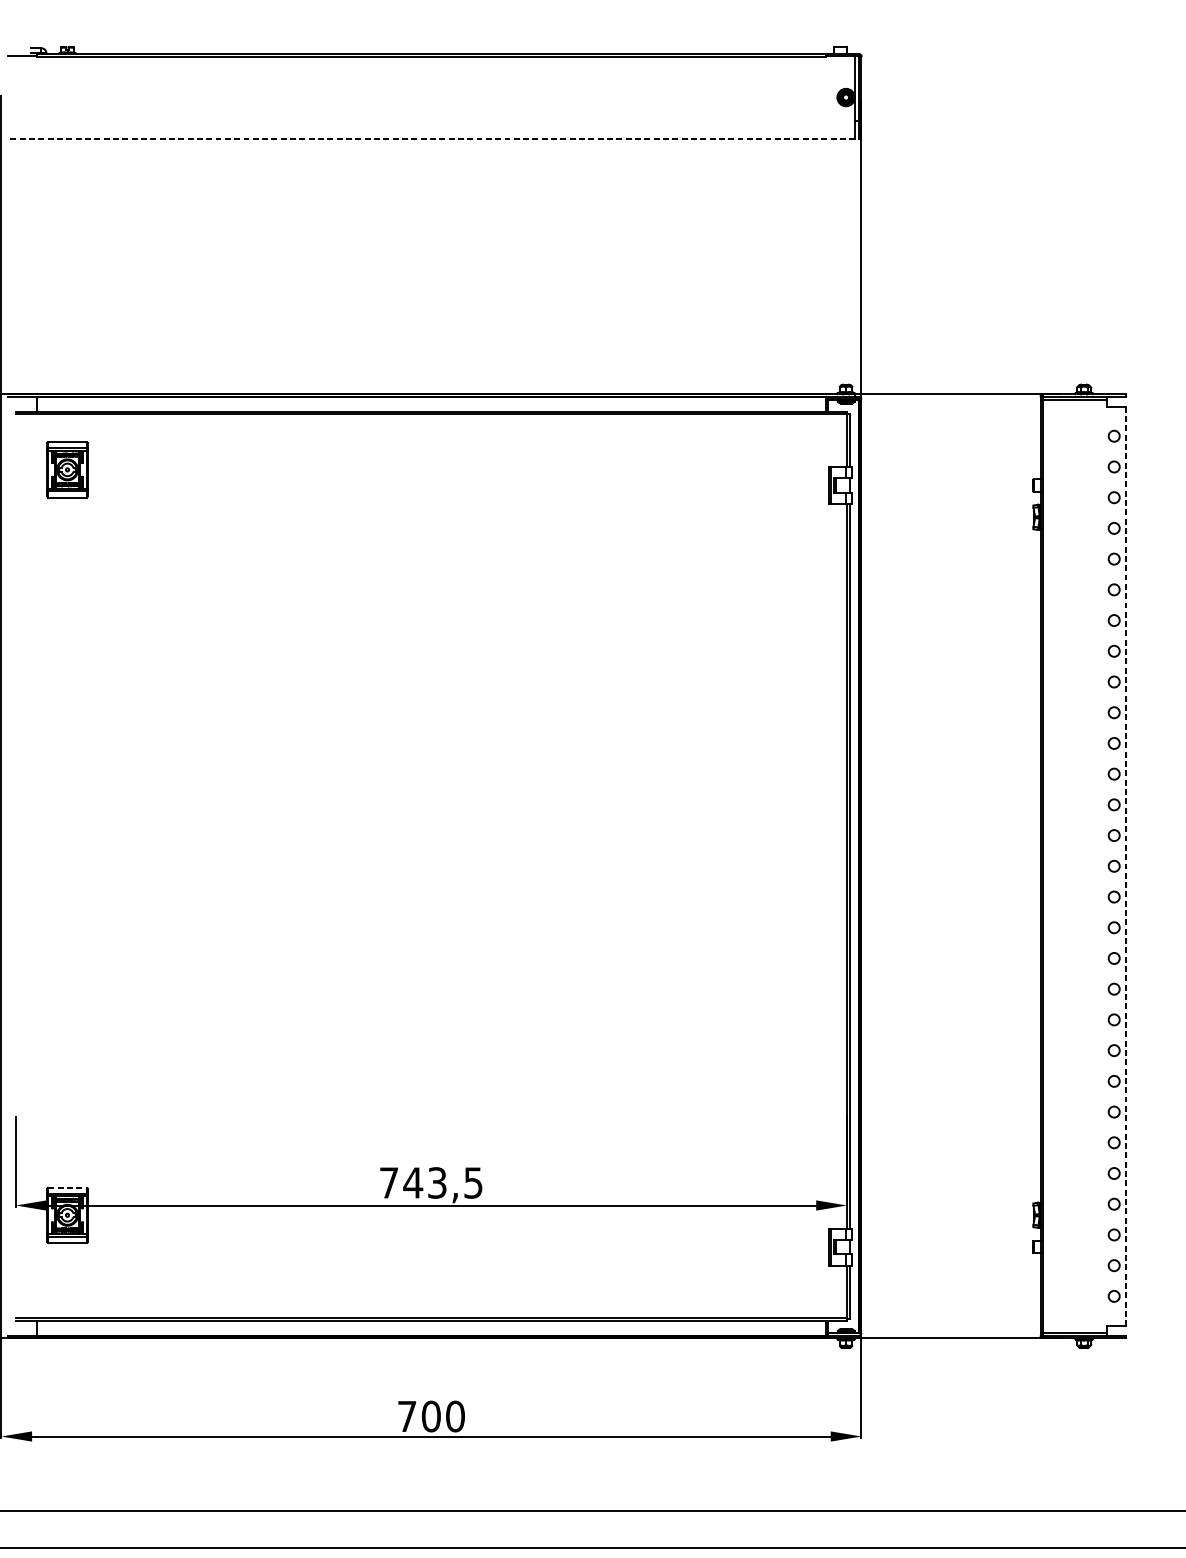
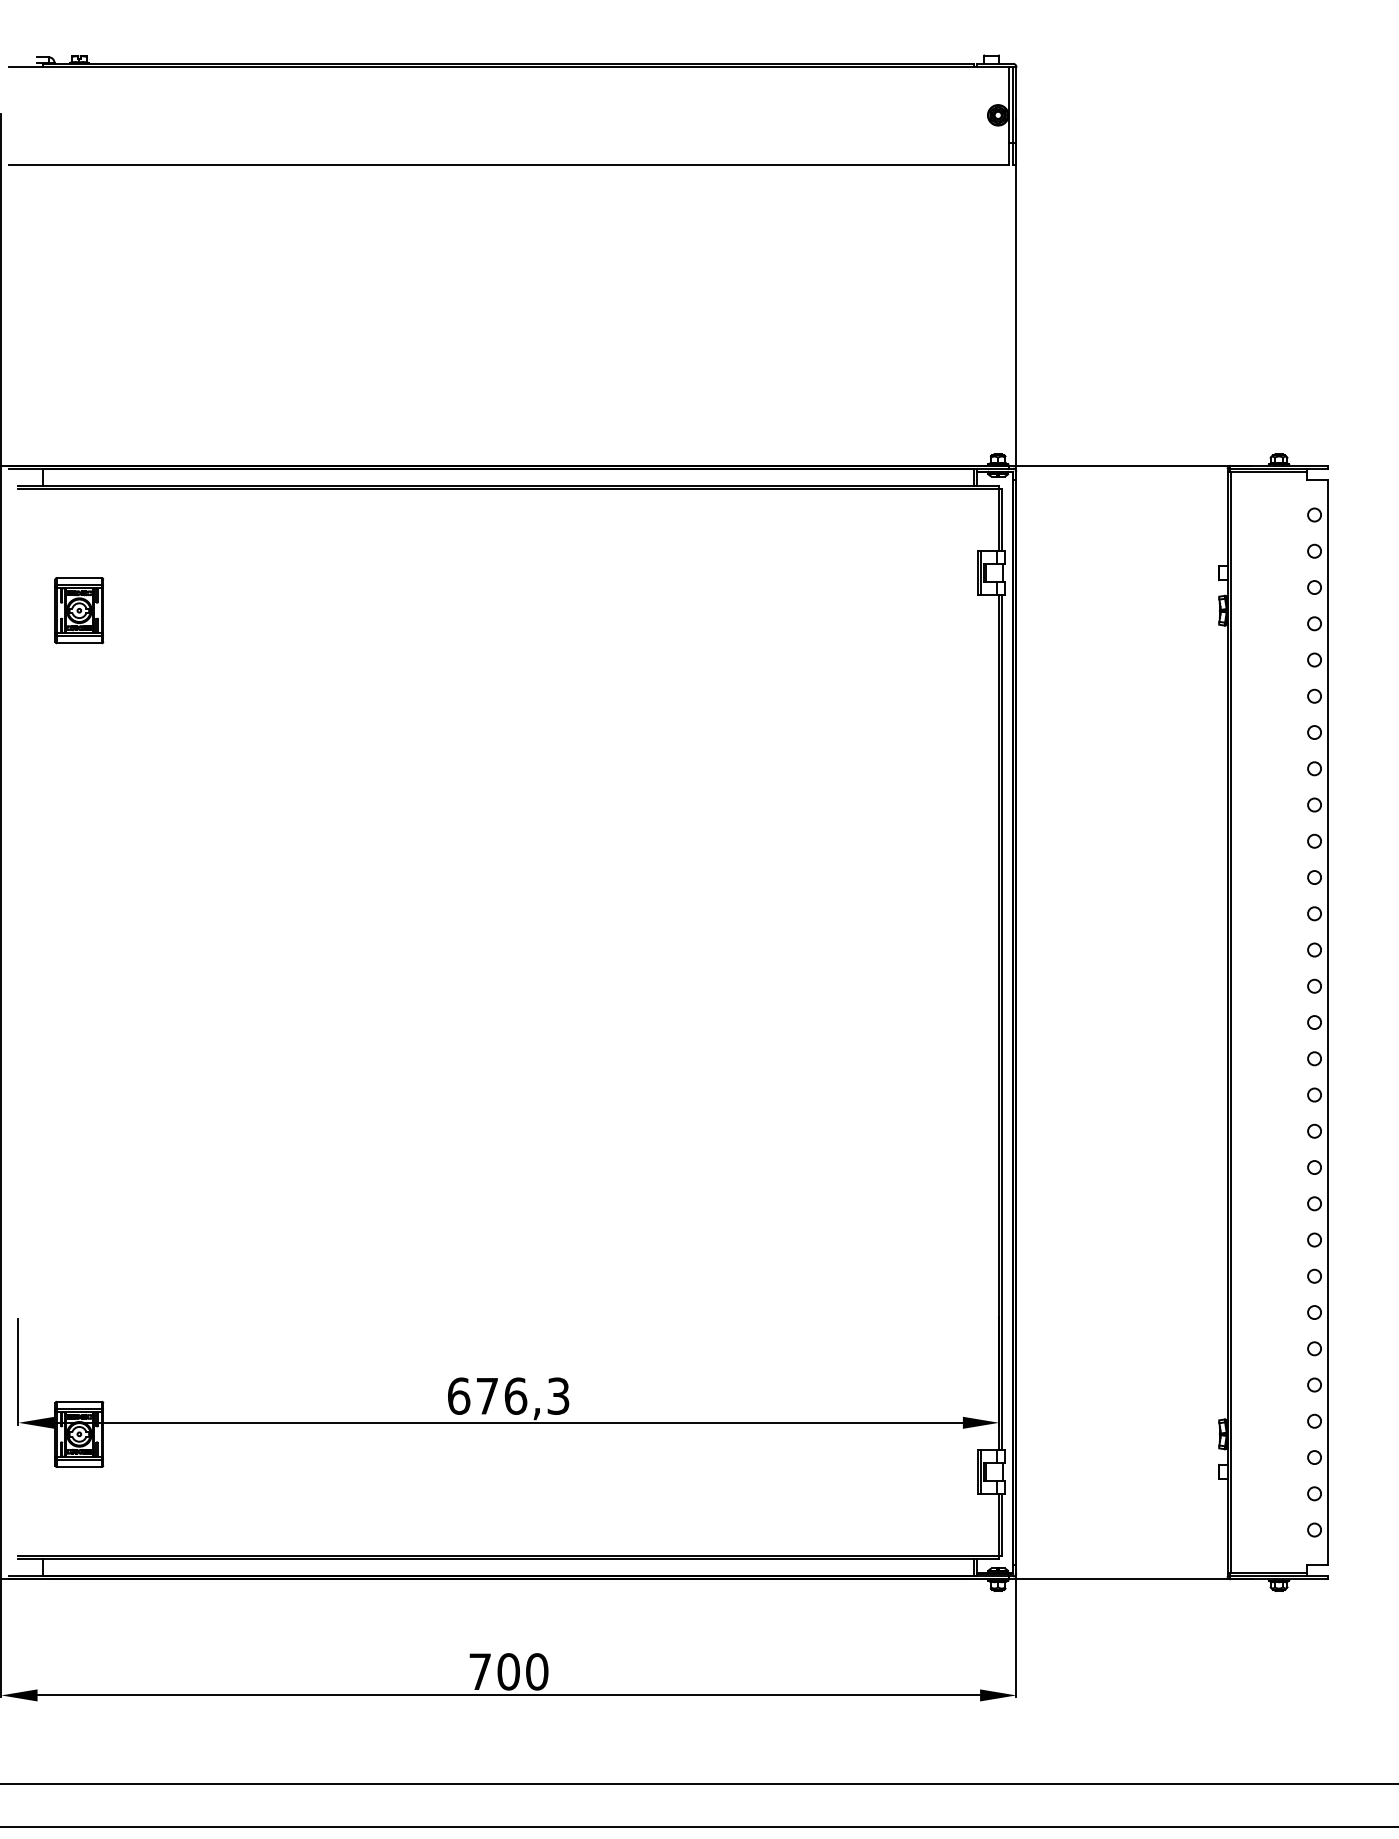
line: (431, 139) -> (508, 164), dashed -> solid
part: (67, 469) -> (79, 610), moved
line: (1126, 867) -> (1328, 1023), dashed -> solid
text: (431, 1182) -> (508, 1395), 743,5 -> 676,3
line: (67, 1187) -> (79, 1401), dashed -> solid

